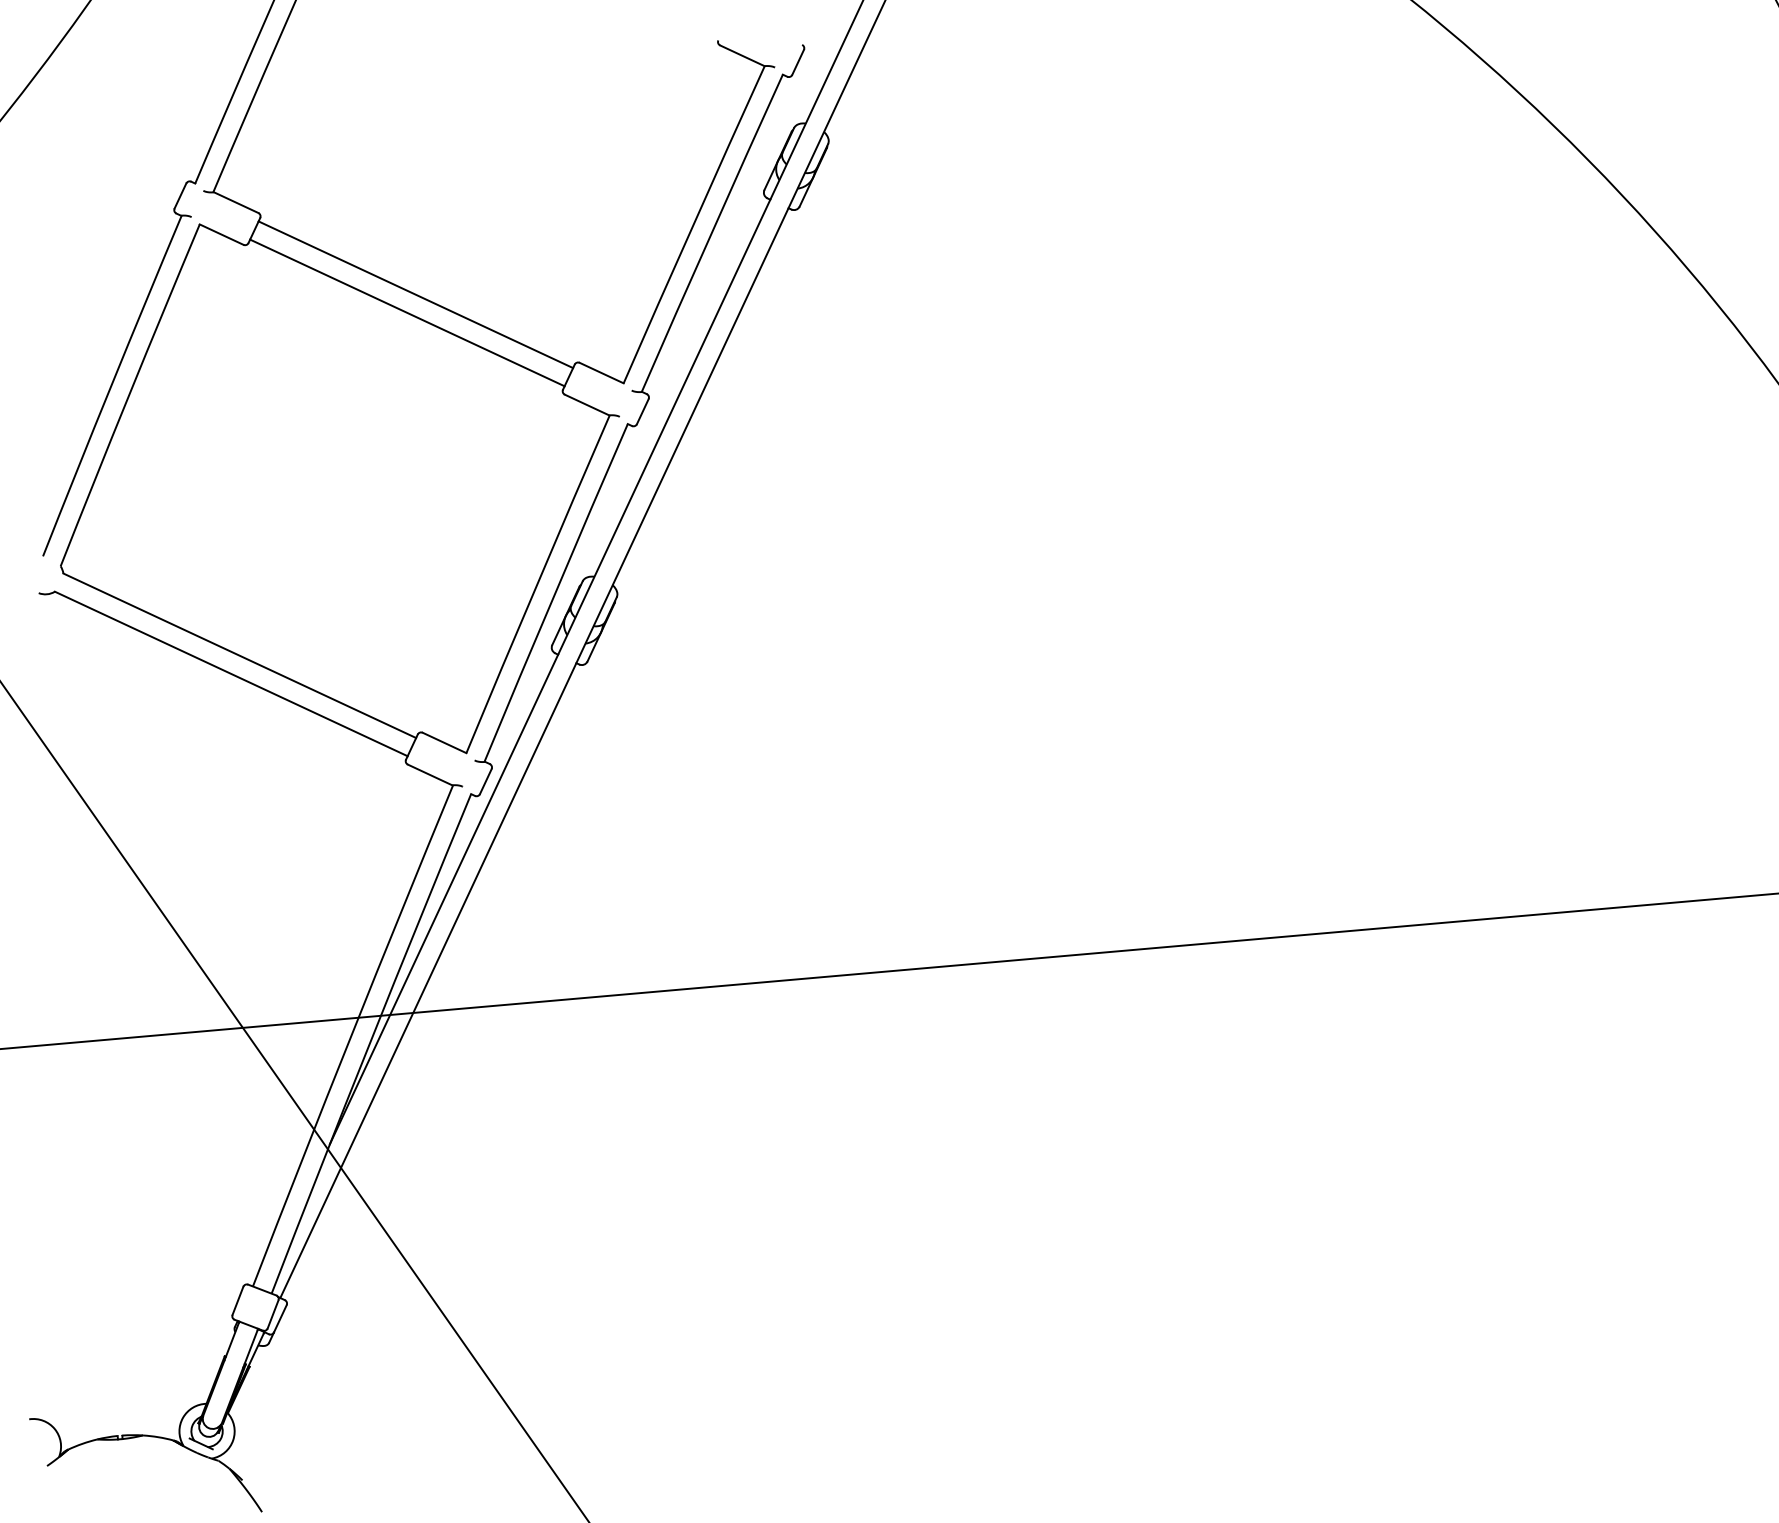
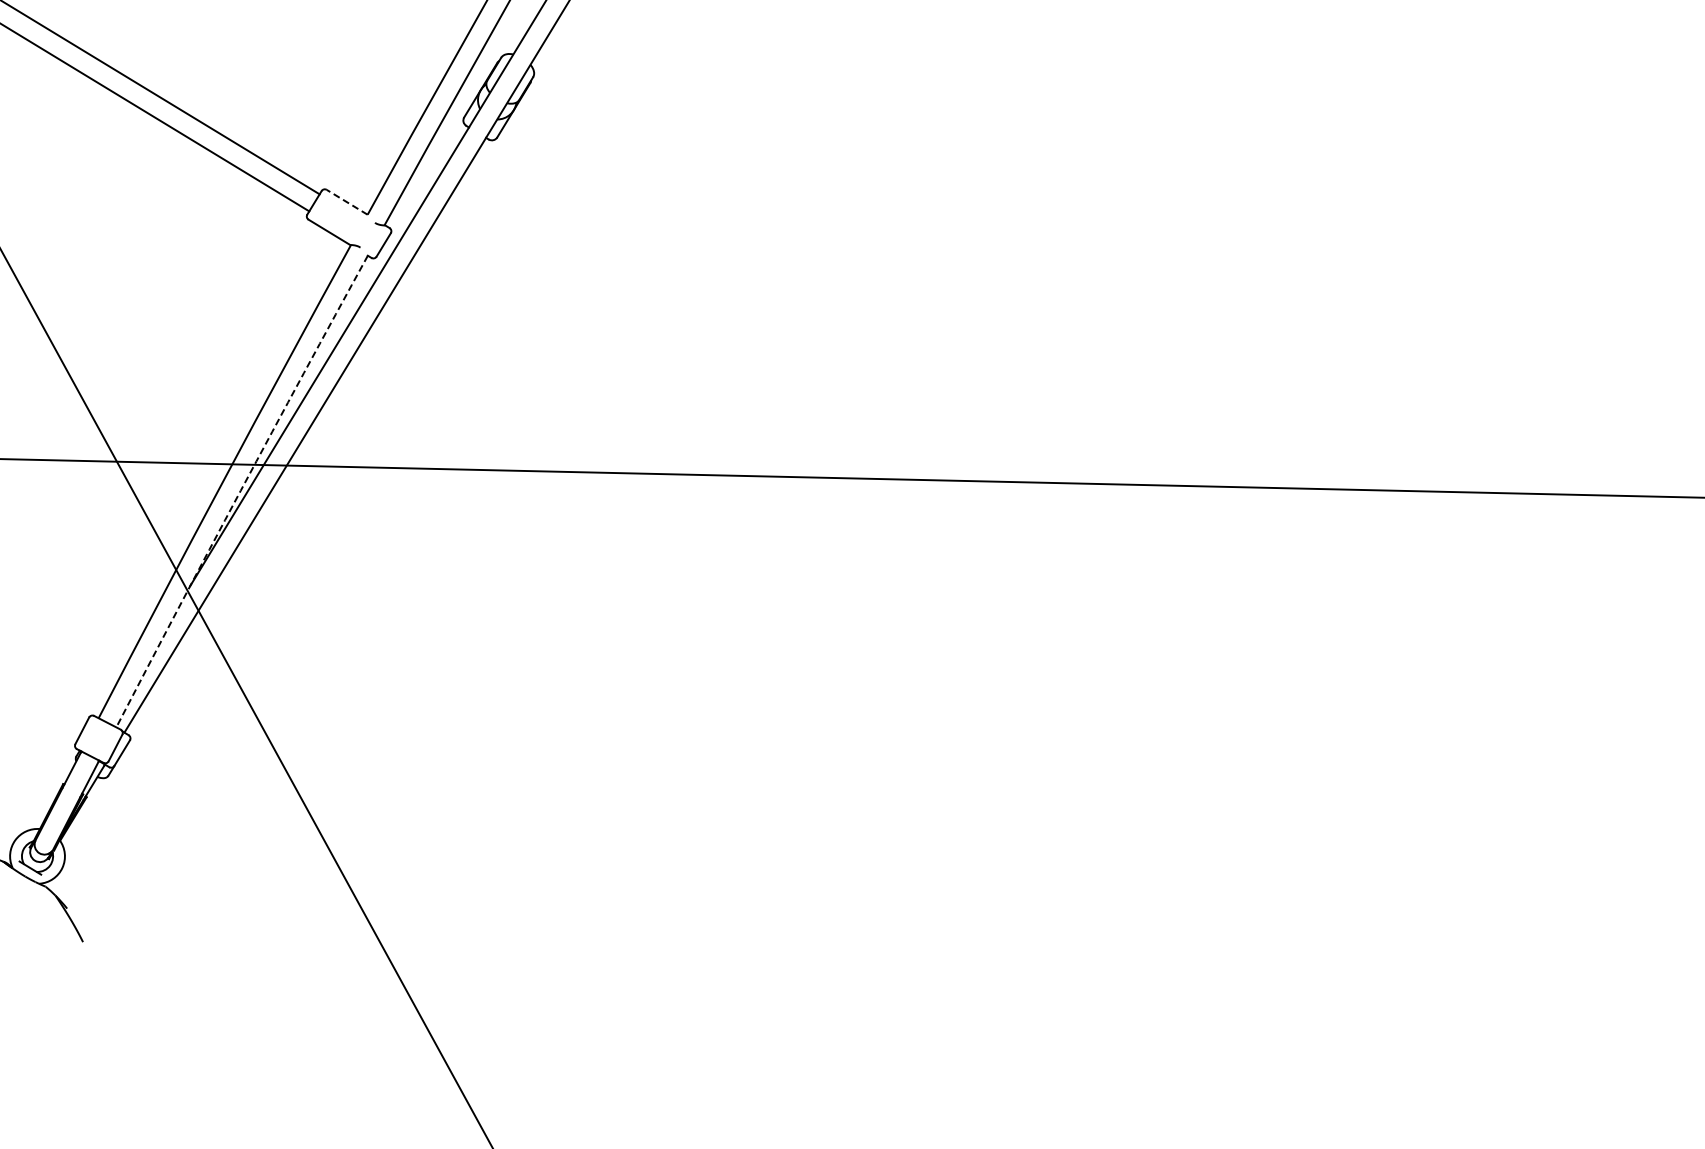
line: (444, 742) -> (347, 201), solid -> dashed
arc: (369, 1043) -> (240, 490), solid -> dashed

